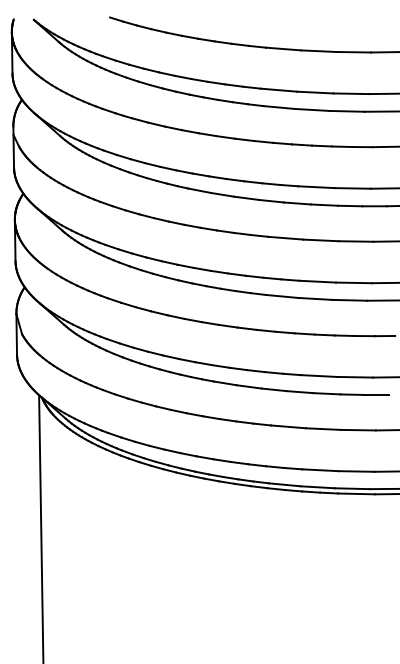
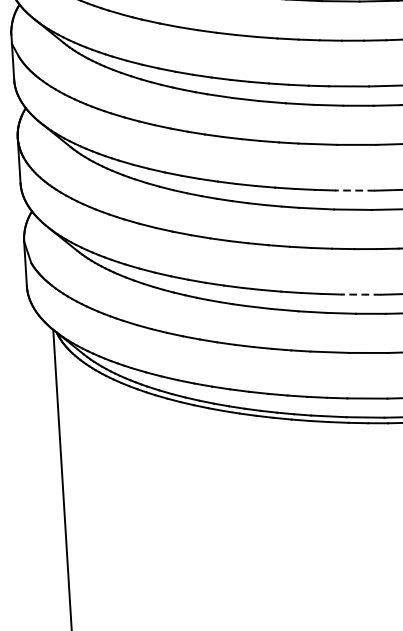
line: (317, 281) -> (354, 190), solid -> dashed
line: (318, 376) -> (360, 295), solid -> dashed

